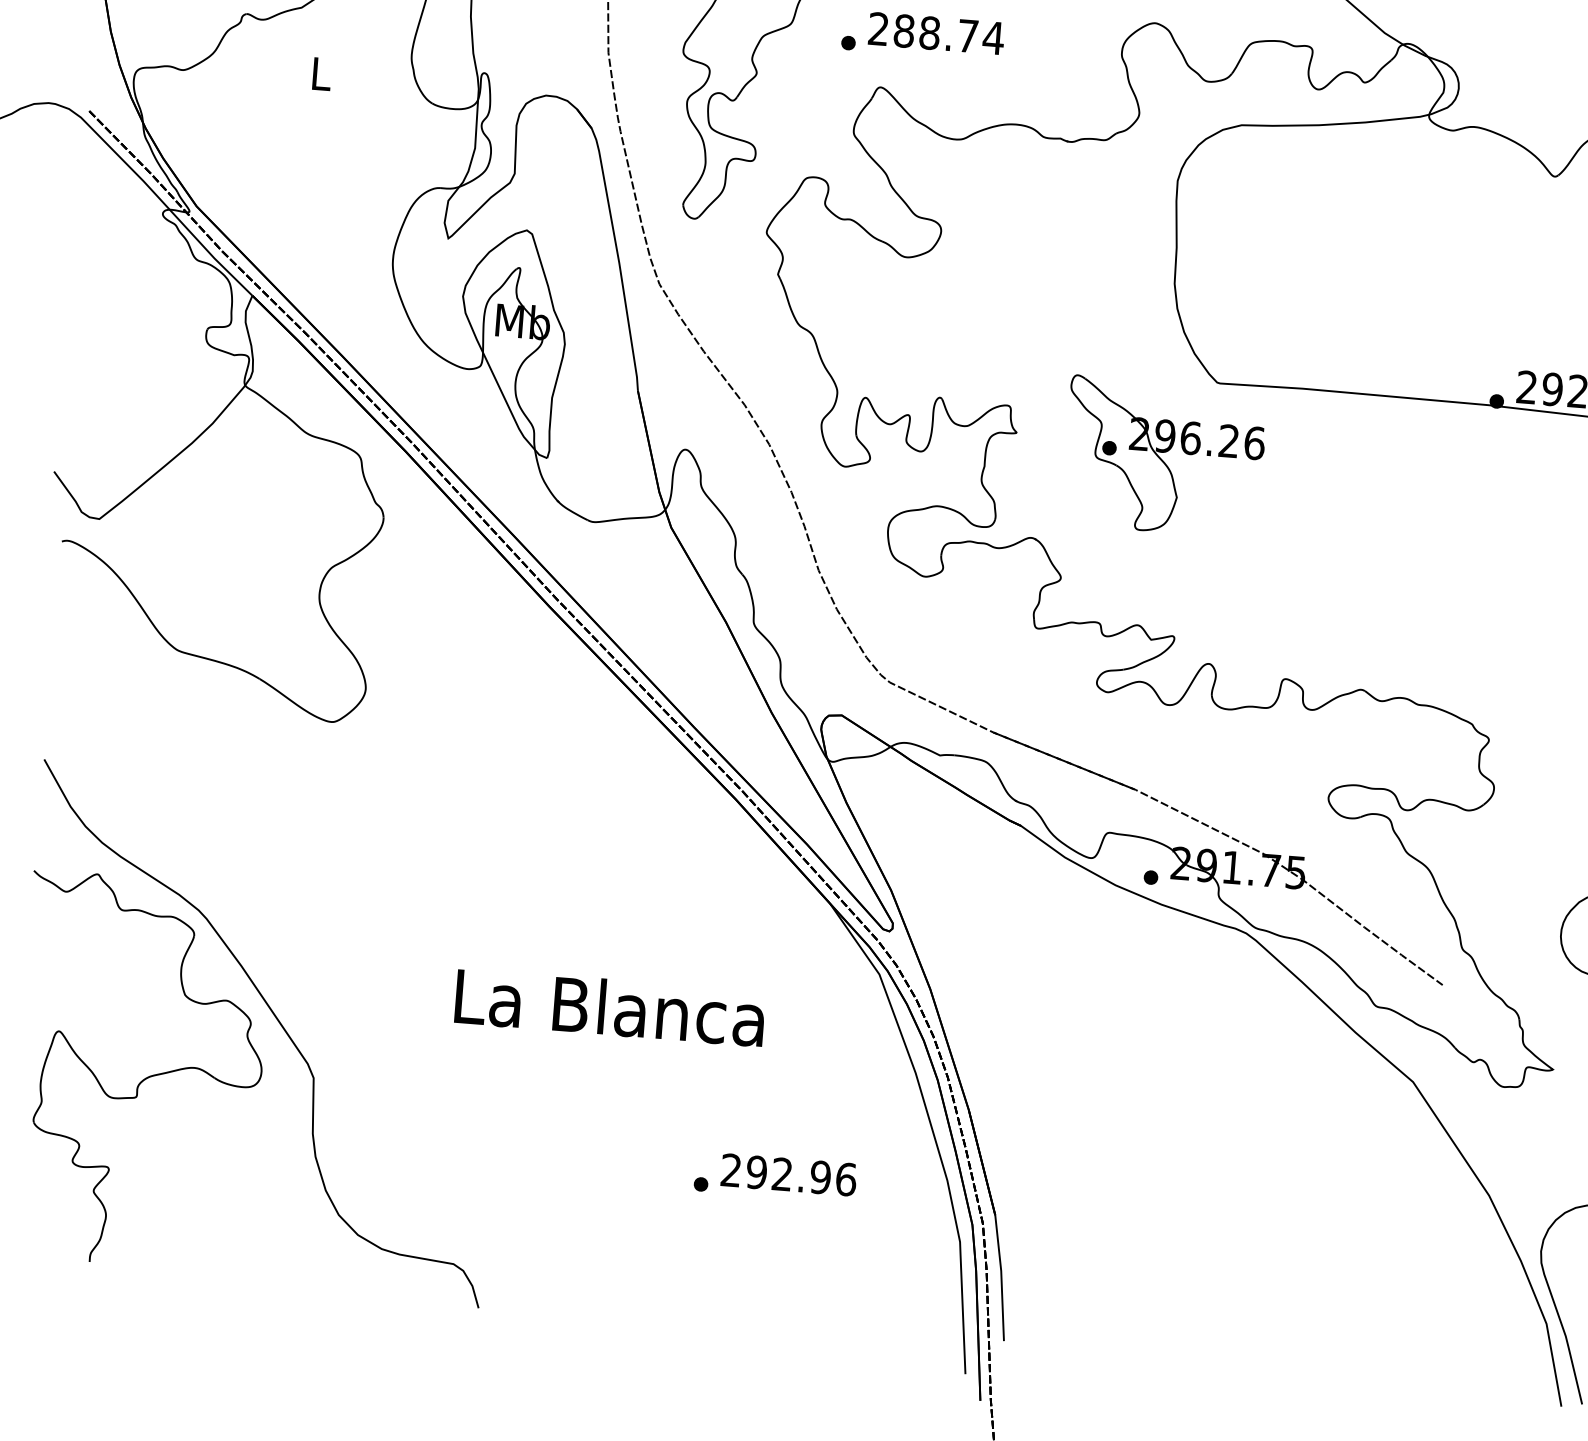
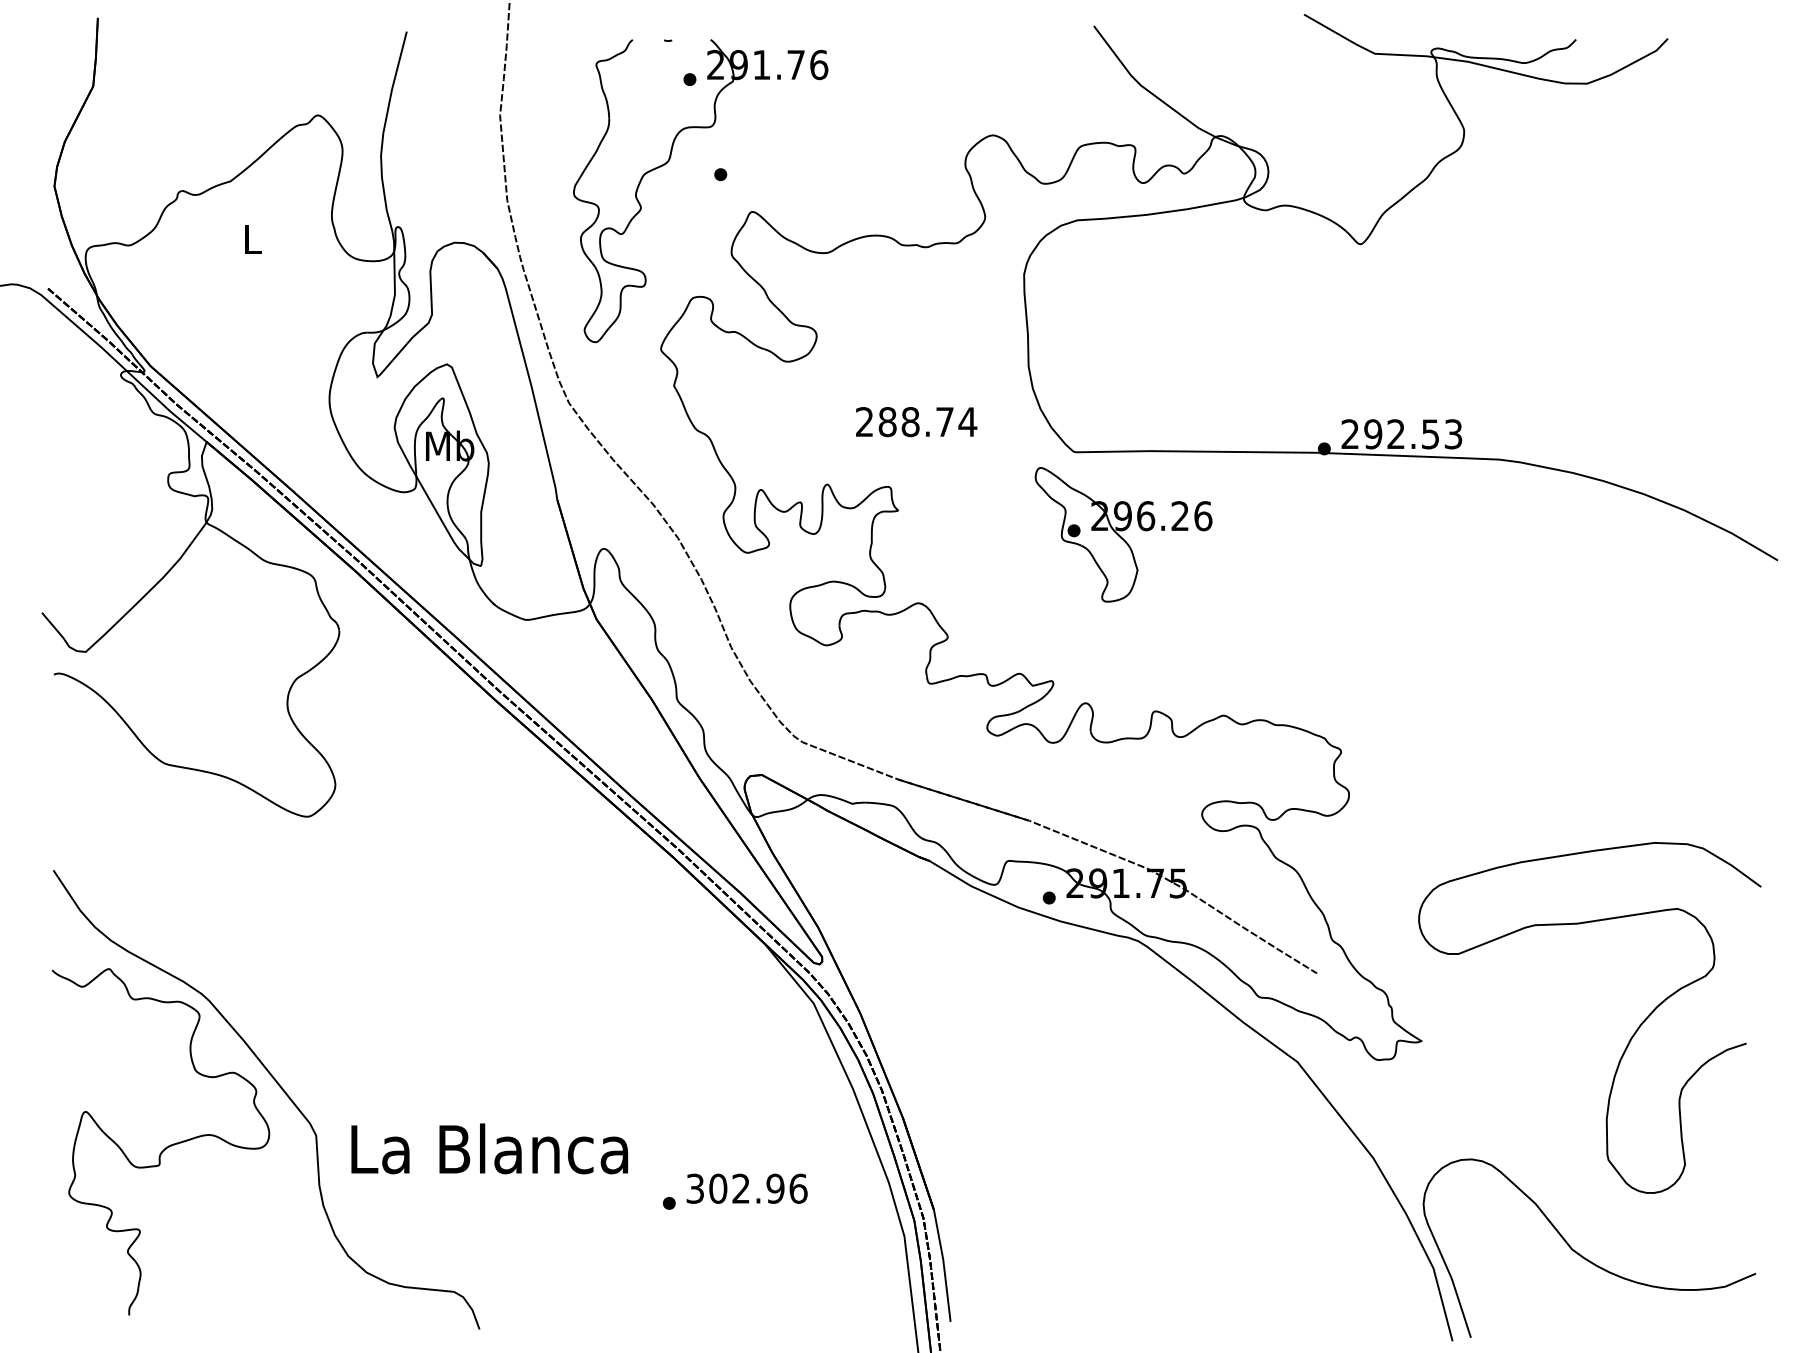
text: (936, 34) -> (916, 422), moved
part: (1164, 456) -> (1123, 534), moved
text: (609, 1007) -> (489, 1148), moved
text: (743, 1171) -> (706, 1188), 292.96 -> 302.96

